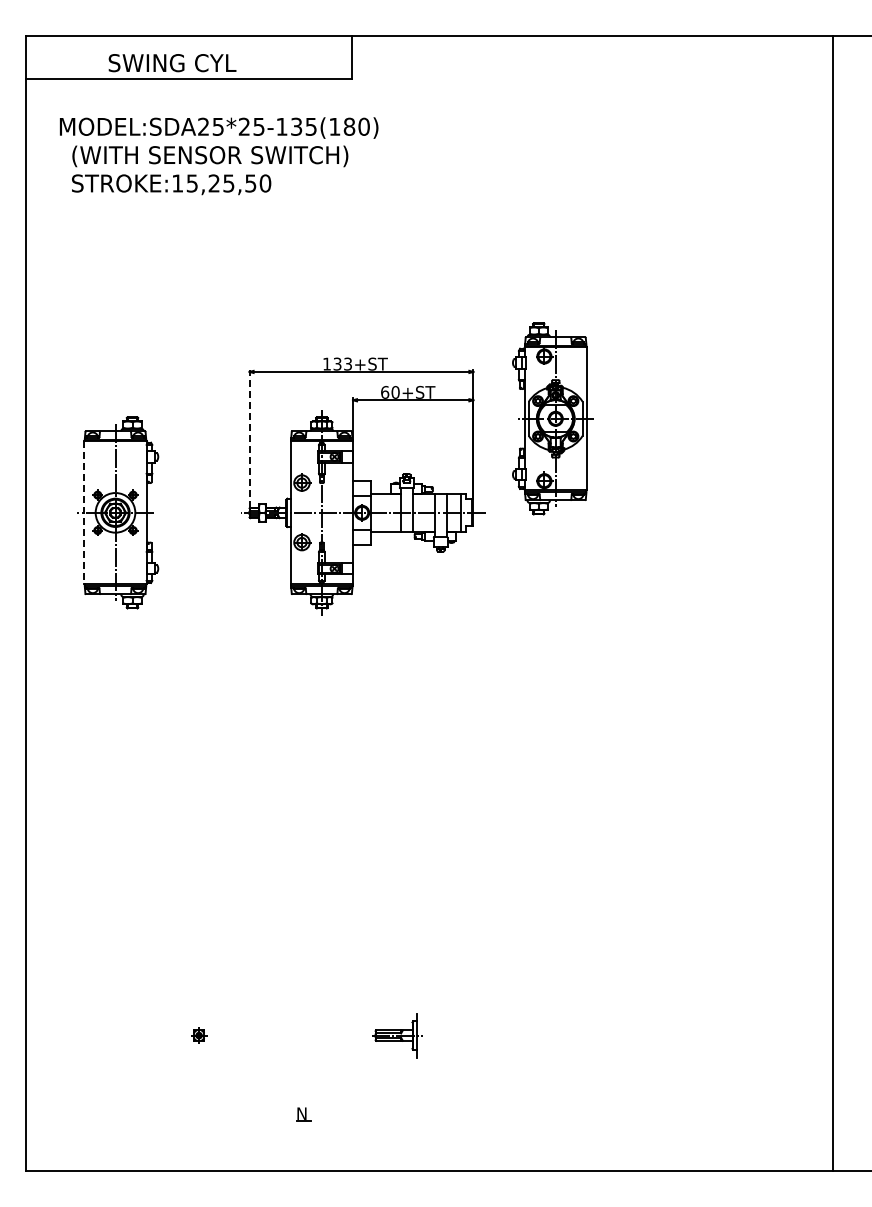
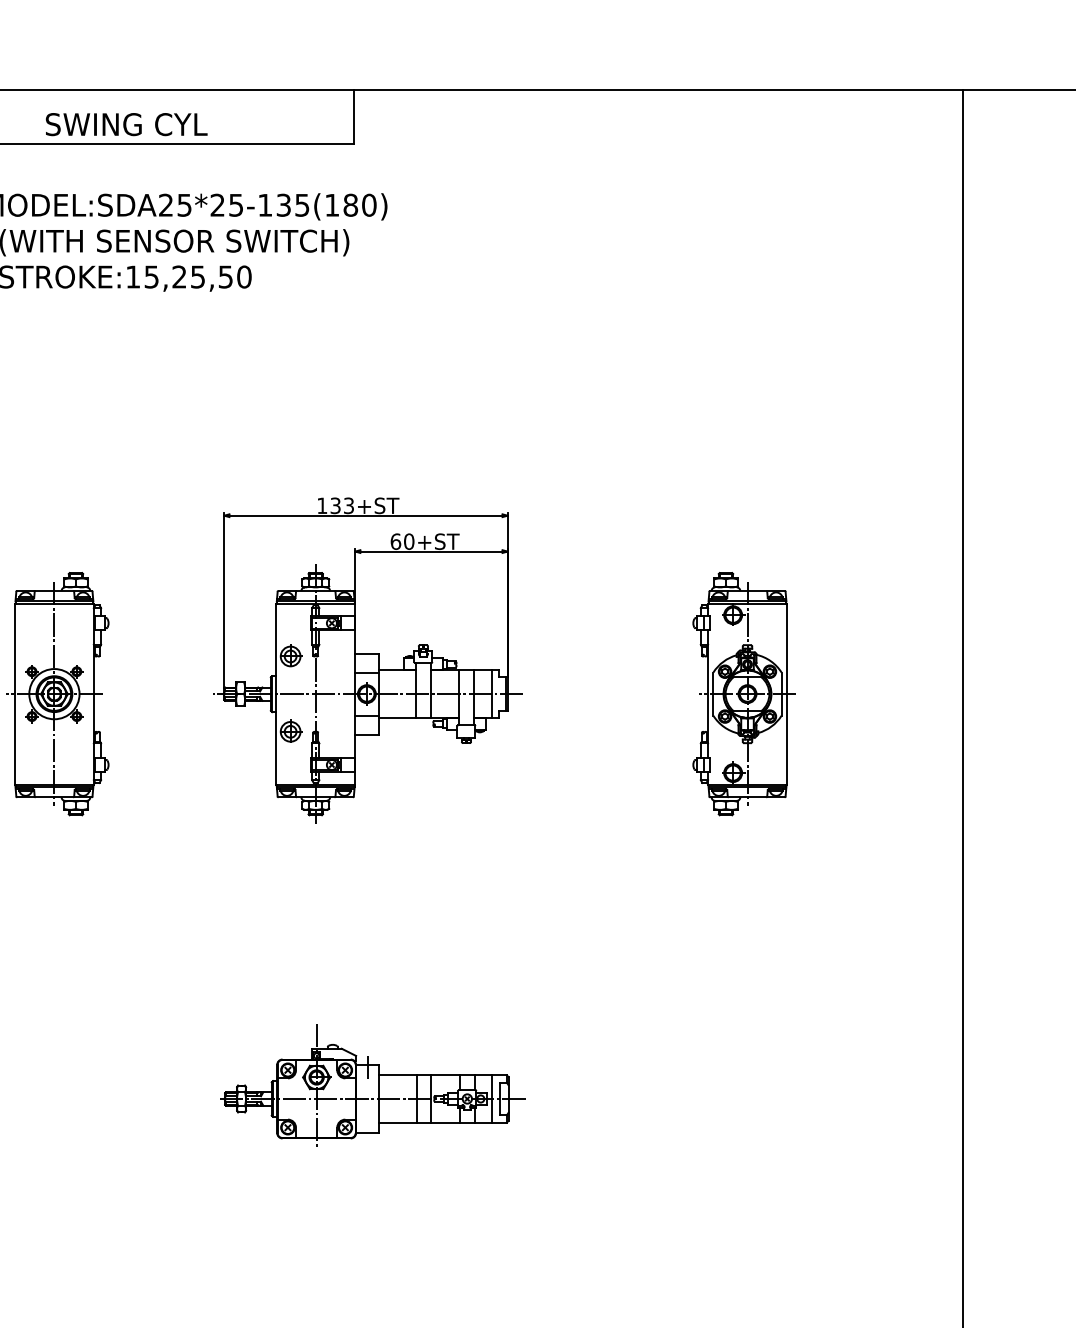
part: (552, 418) -> (743, 693), moved
line: (249, 438) -> (224, 600), dashed -> solid
line: (84, 512) -> (15, 693), dashed -> solid
part: (366, 821) -> (372, 1085), added

